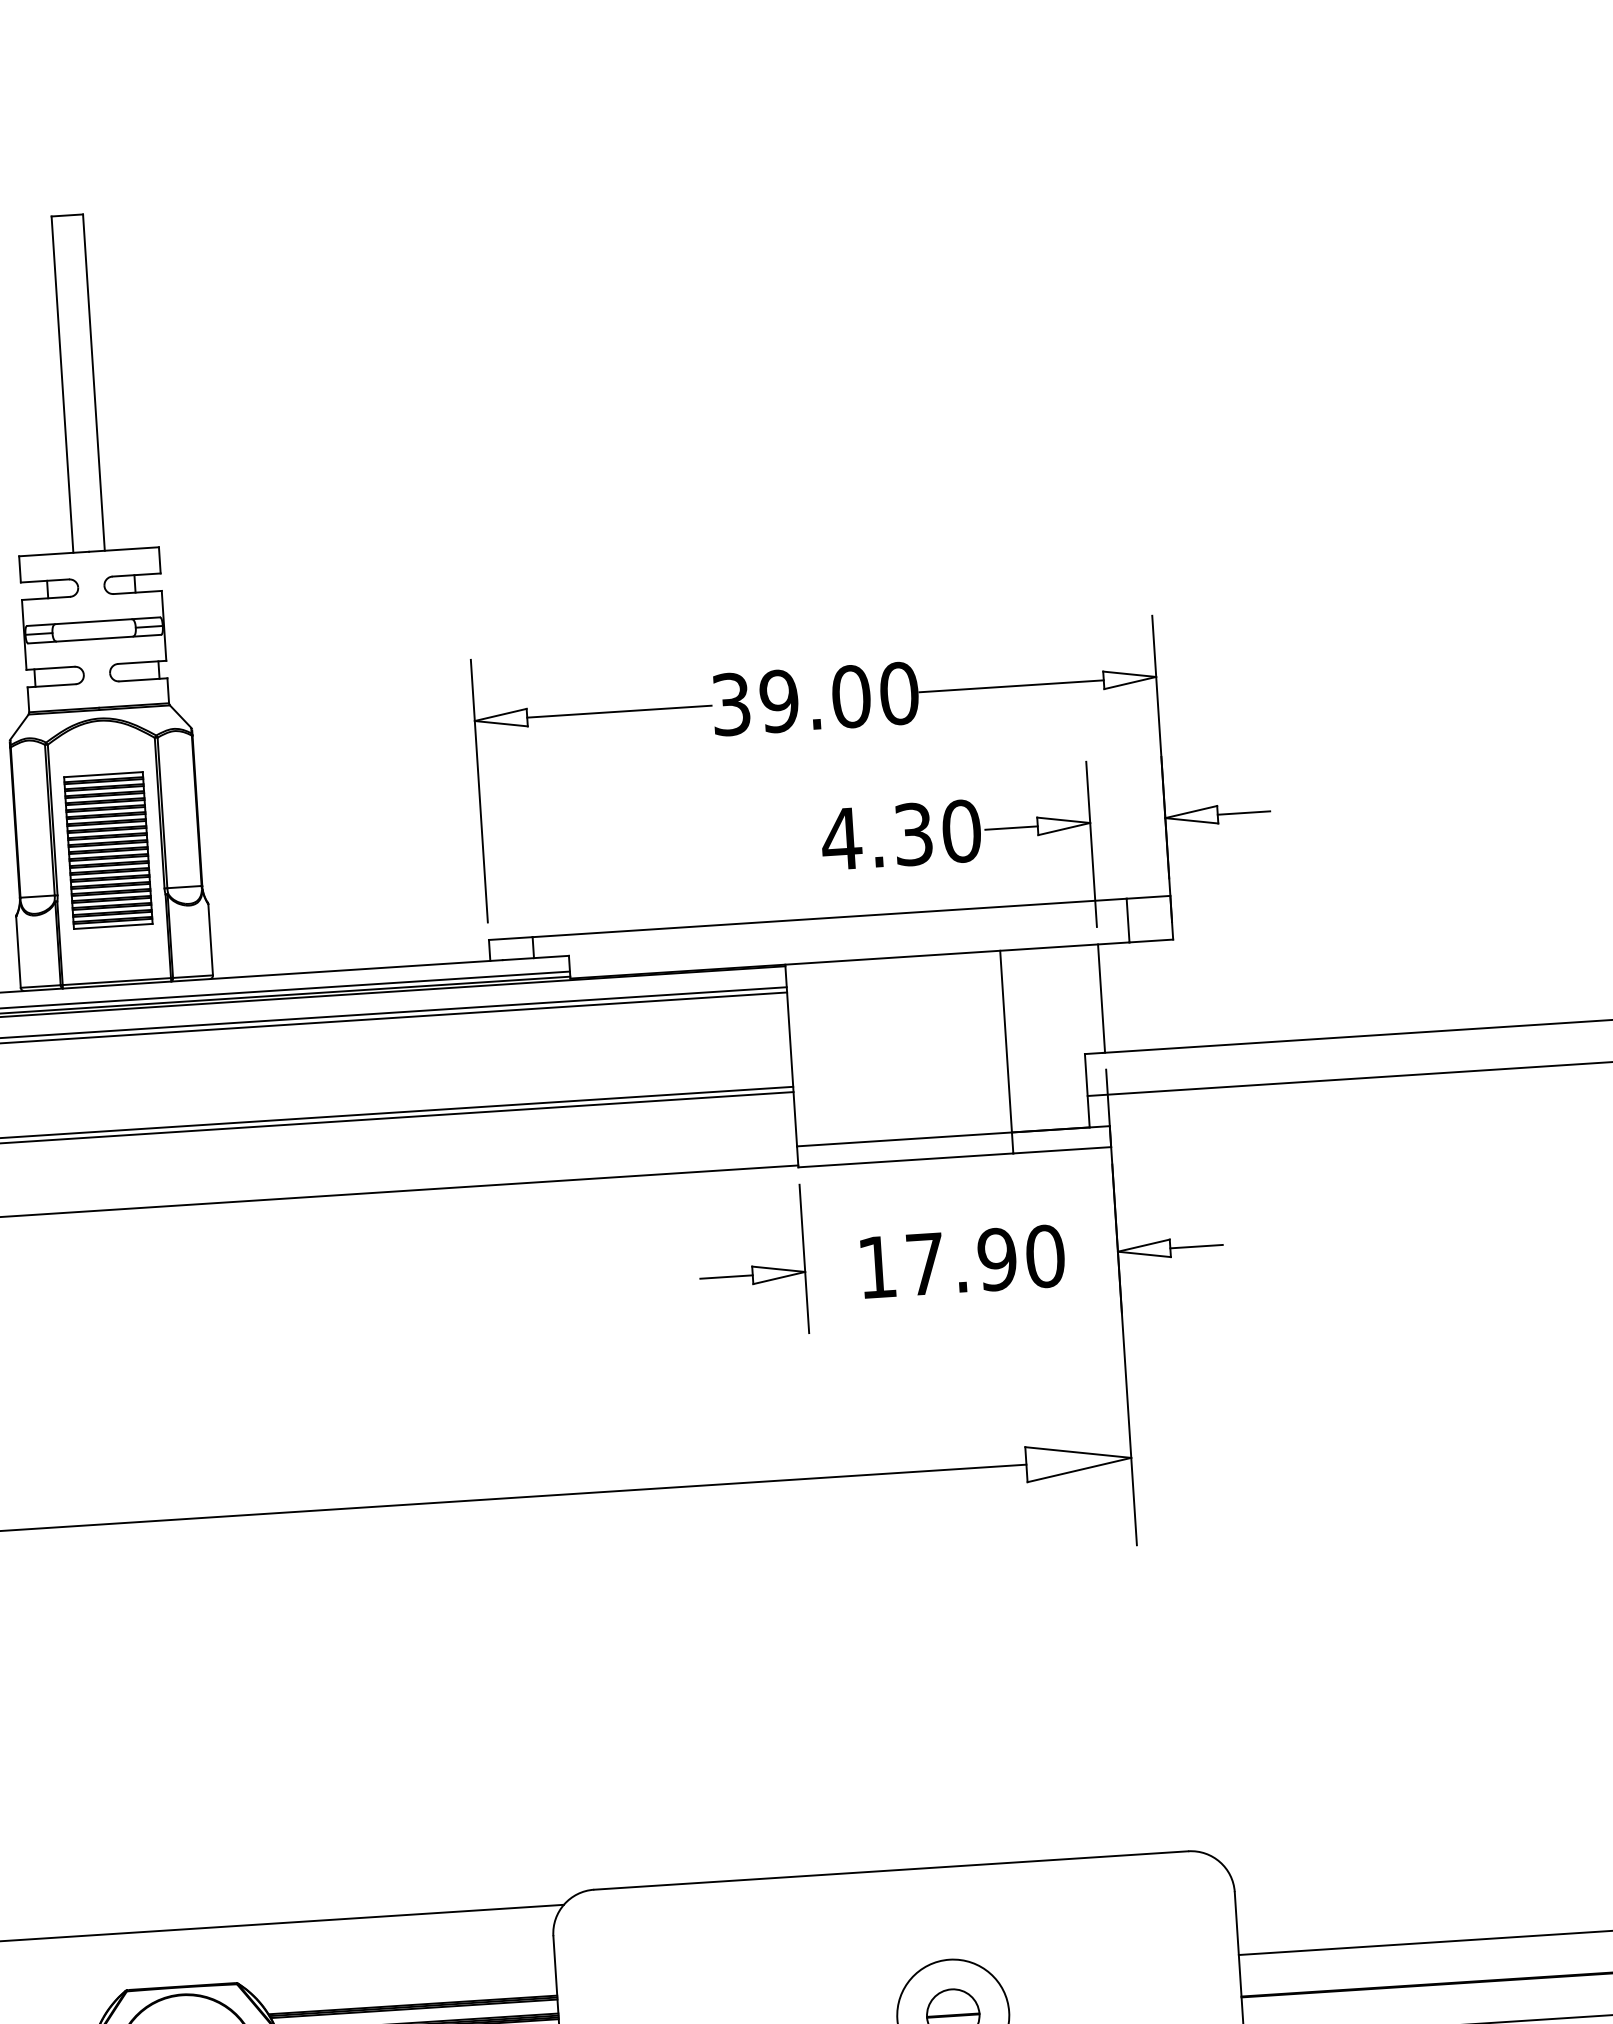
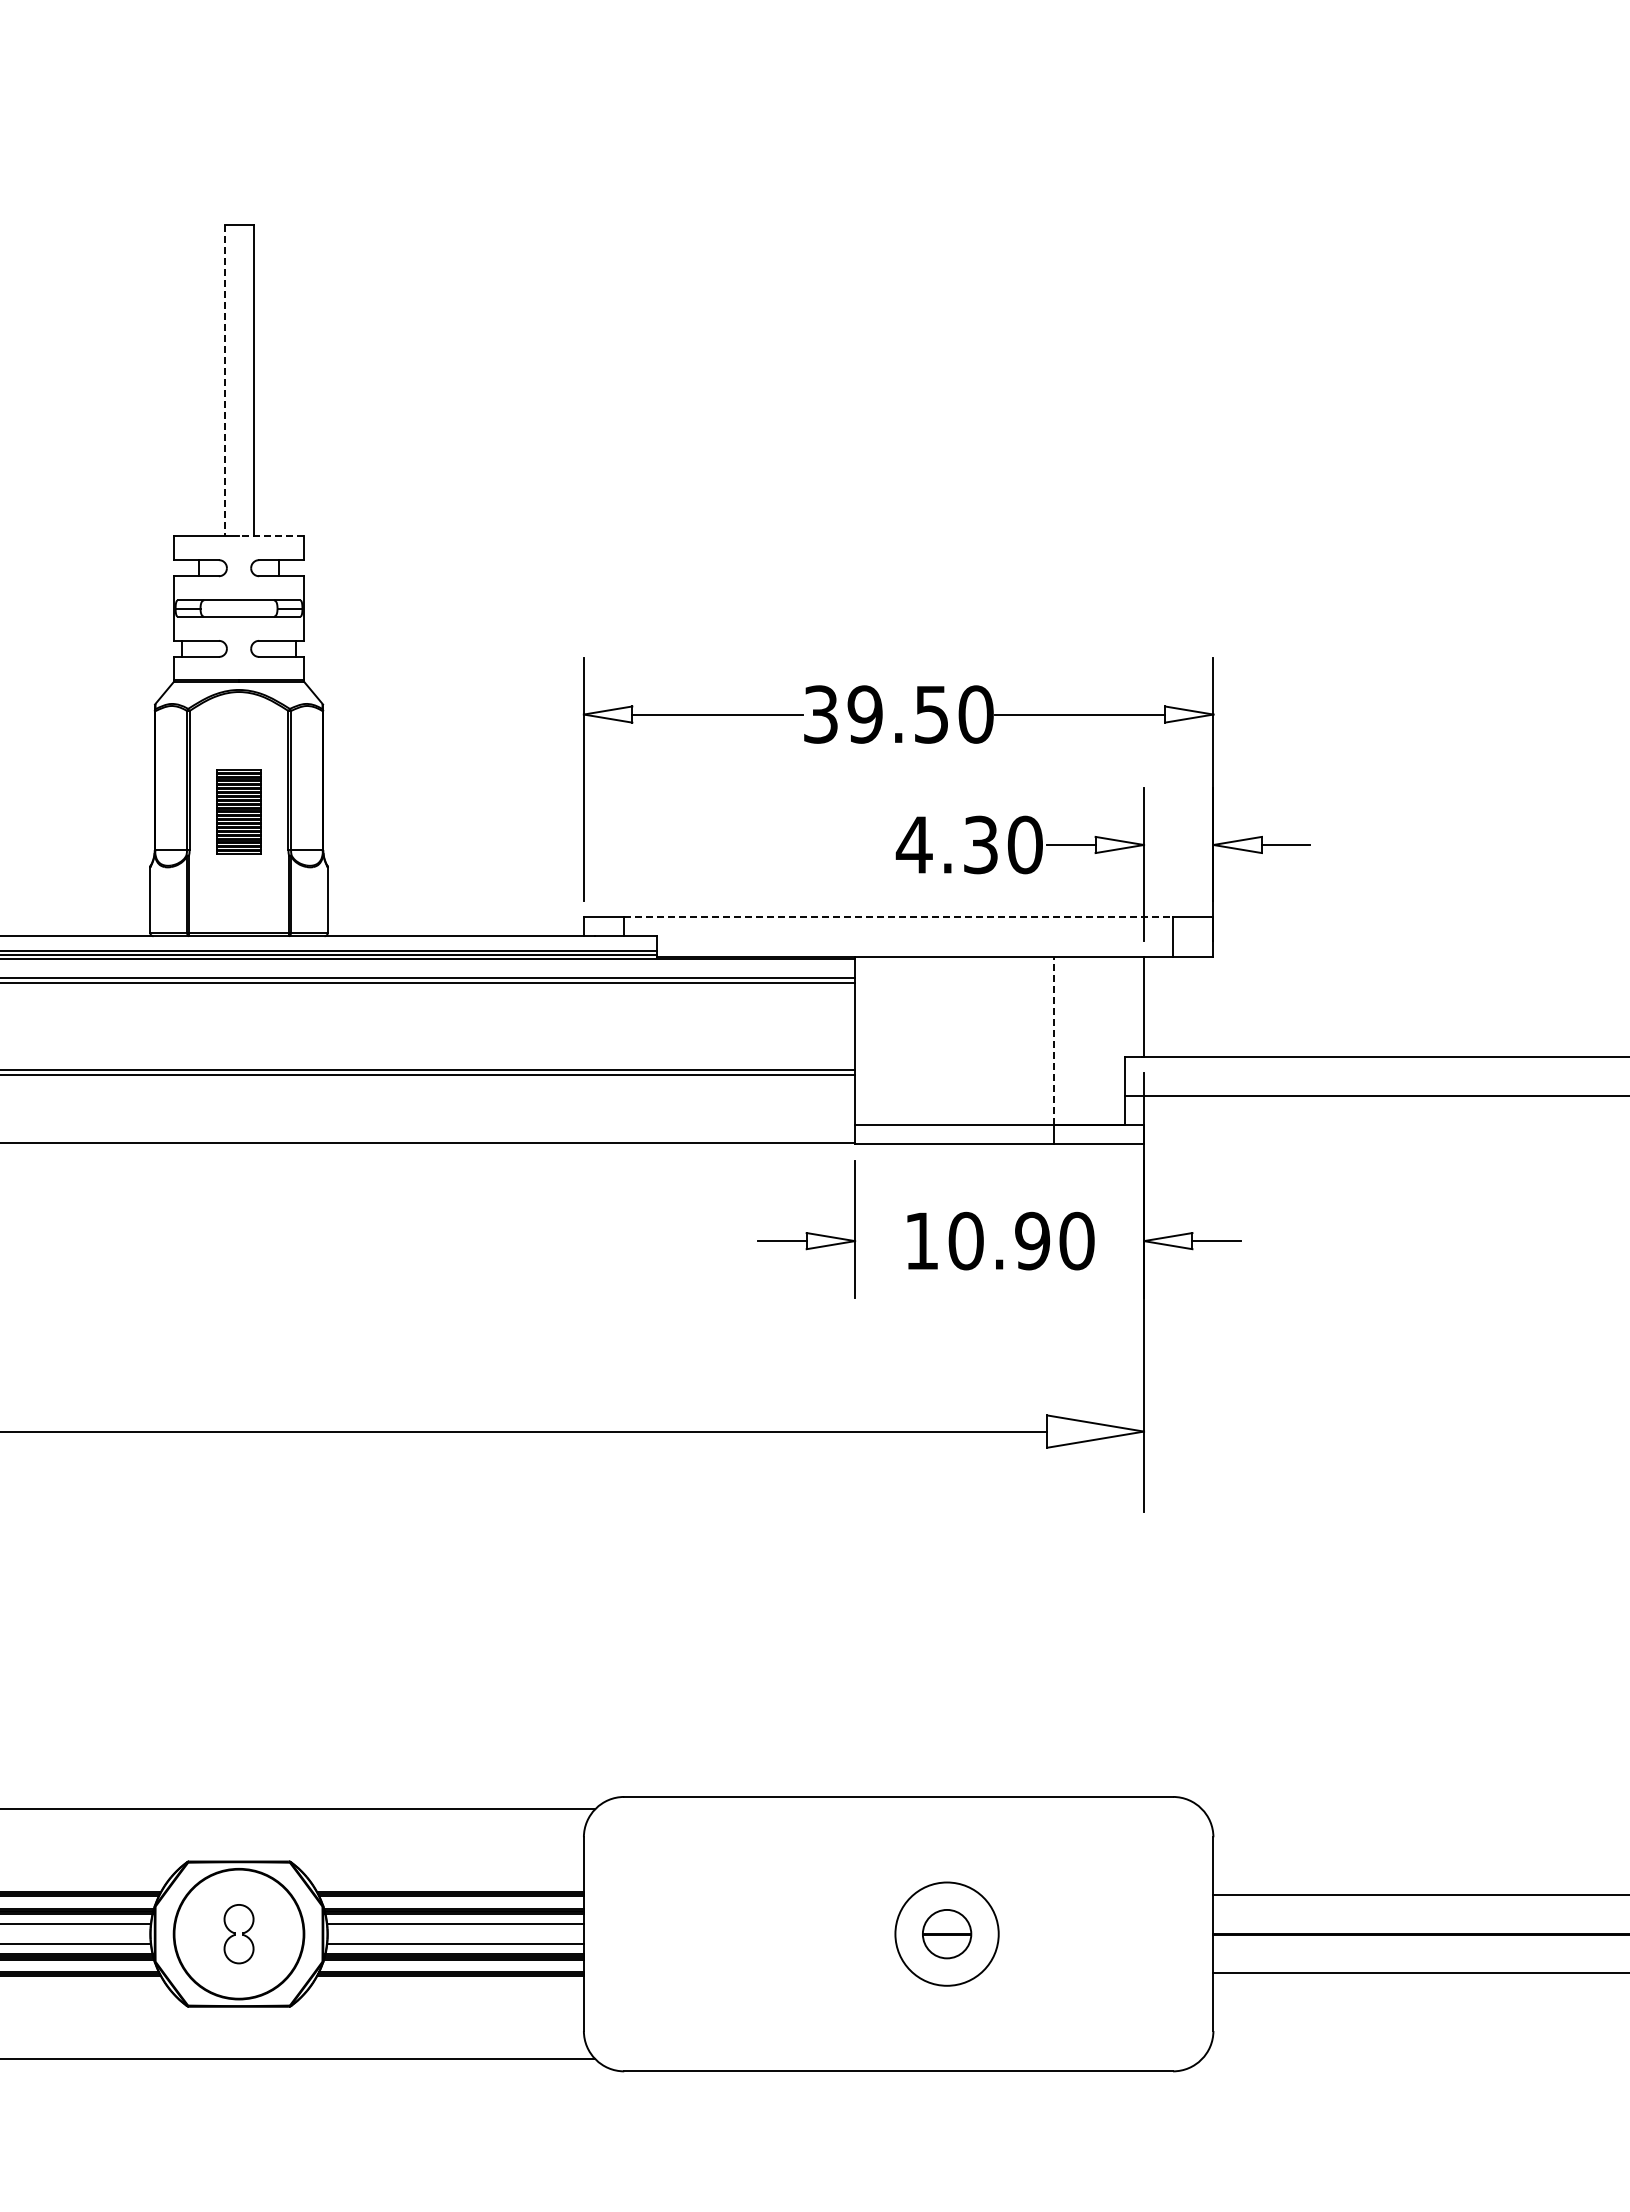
line: (62, 385) -> (224, 381), solid -> dashed
line: (123, 549) -> (270, 535), solid -> dashed
text: (851, 696) -> (931, 714), 39.00 -> 39.50
part: (107, 850) -> (238, 811), size x0.6
line: (830, 917) -> (899, 916), solid -> dashed
line: (1005, 1042) -> (1053, 1041), solid -> dashed
text: (924, 1263) -> (965, 1240), 17.90 -> 10.90

